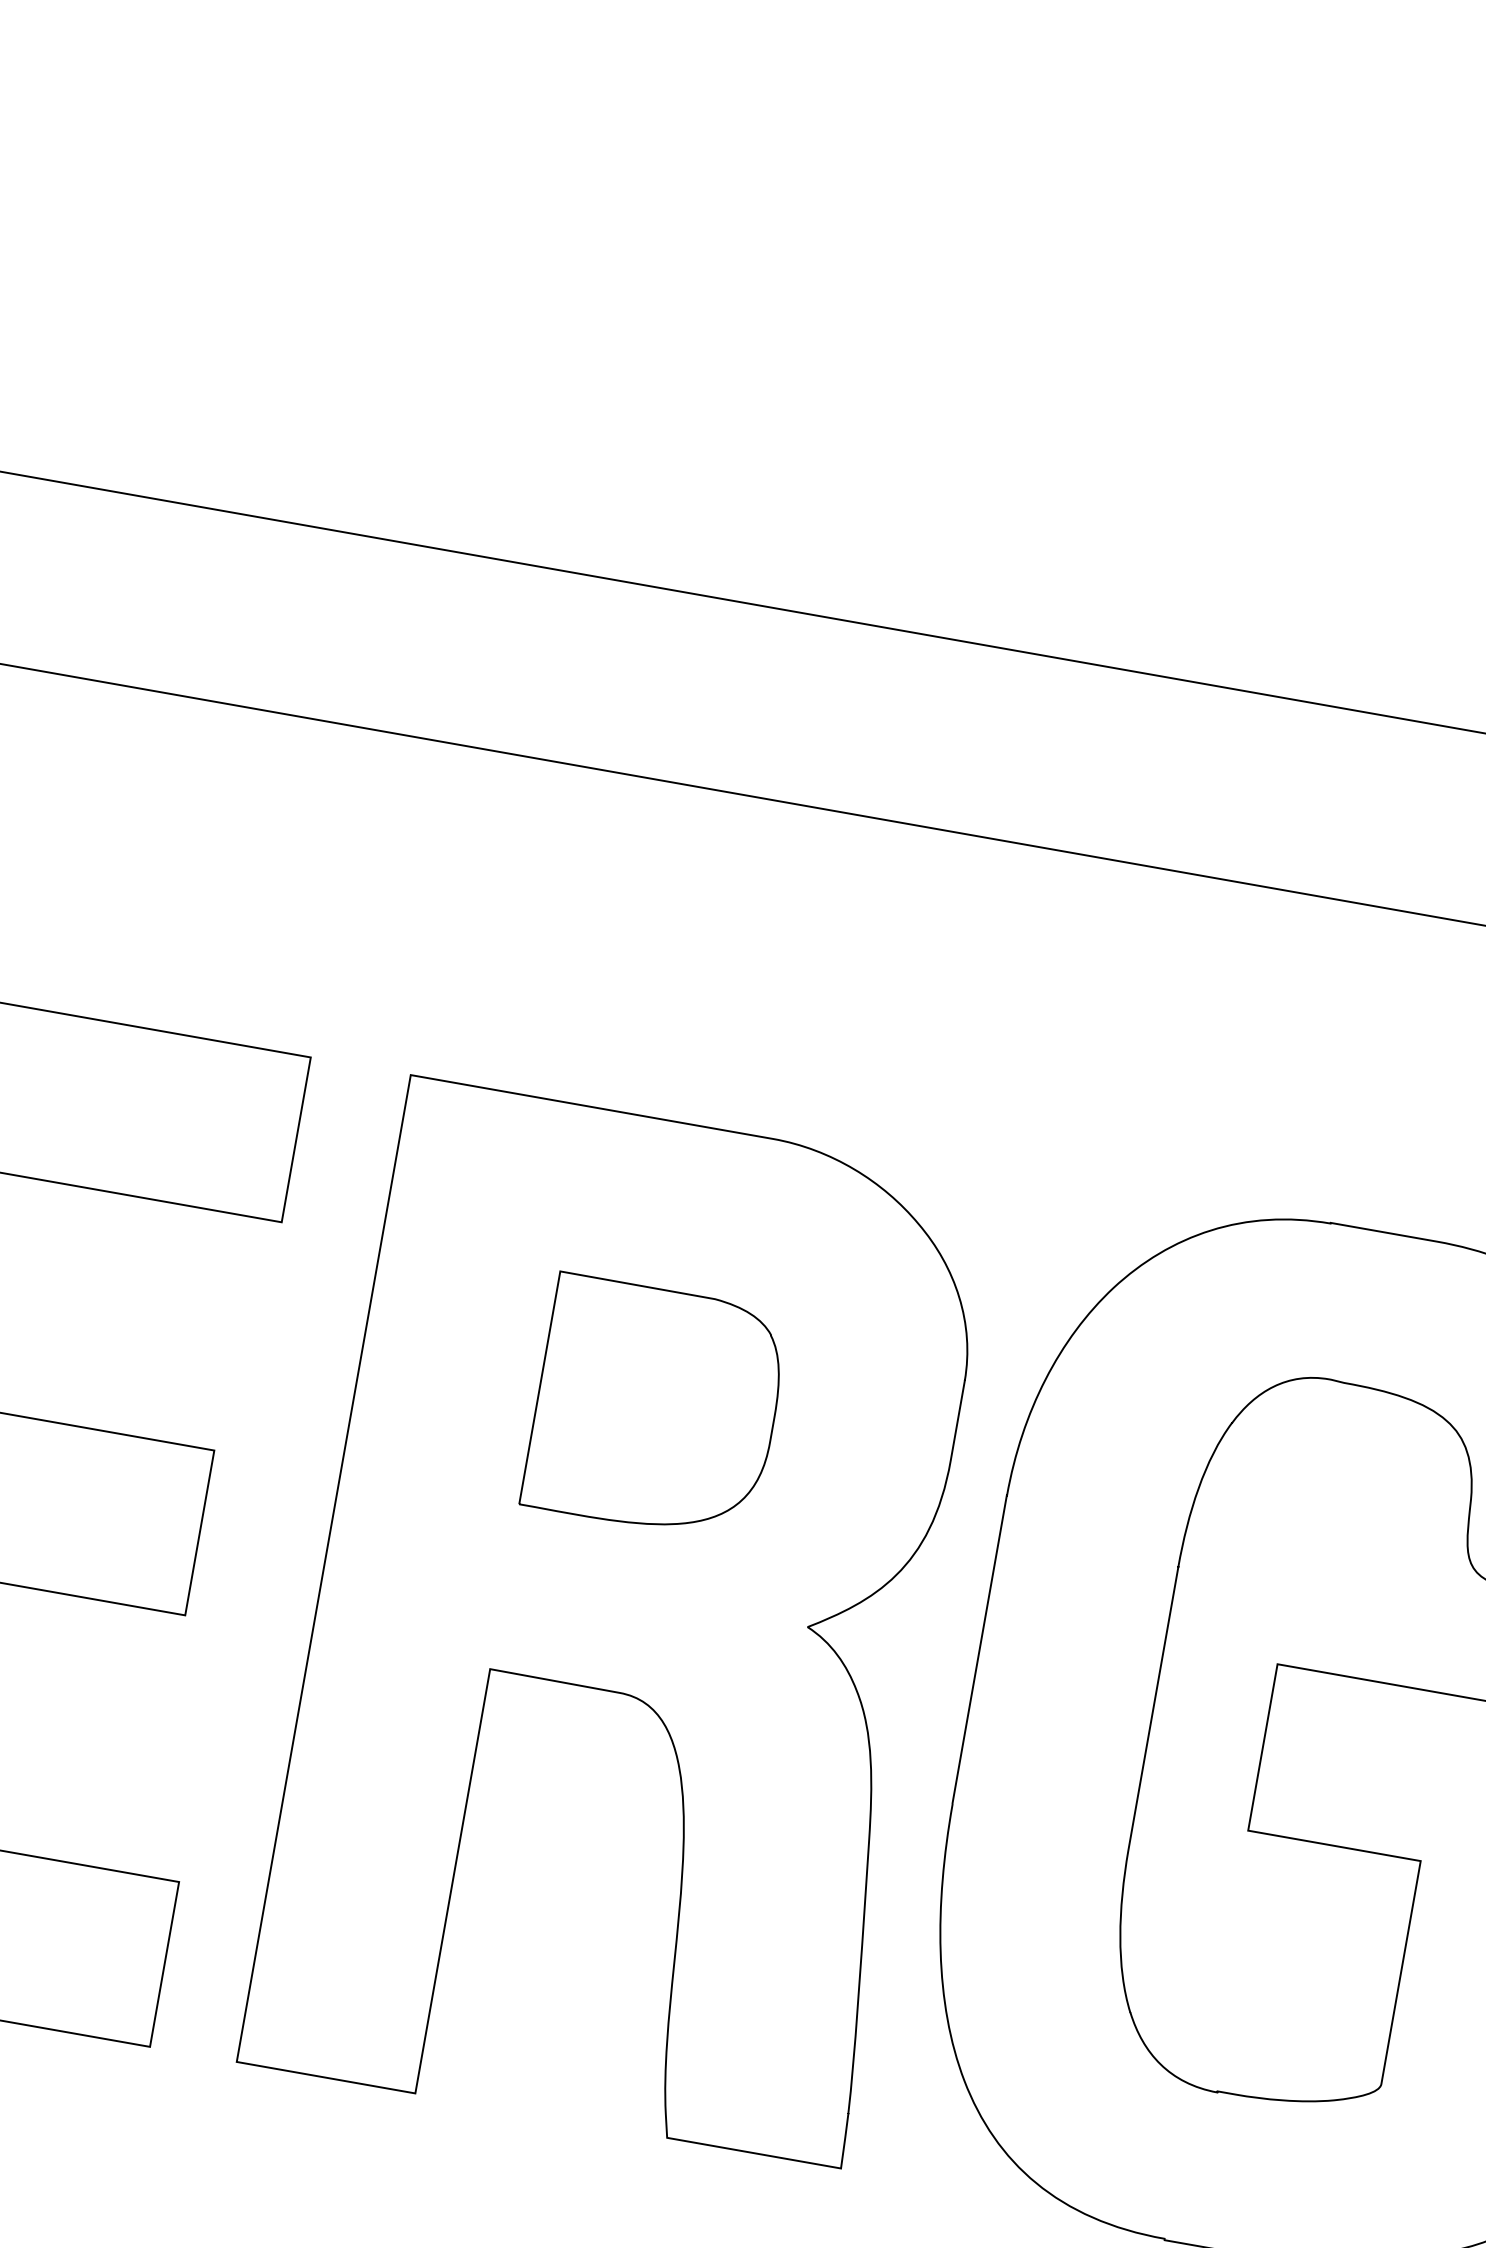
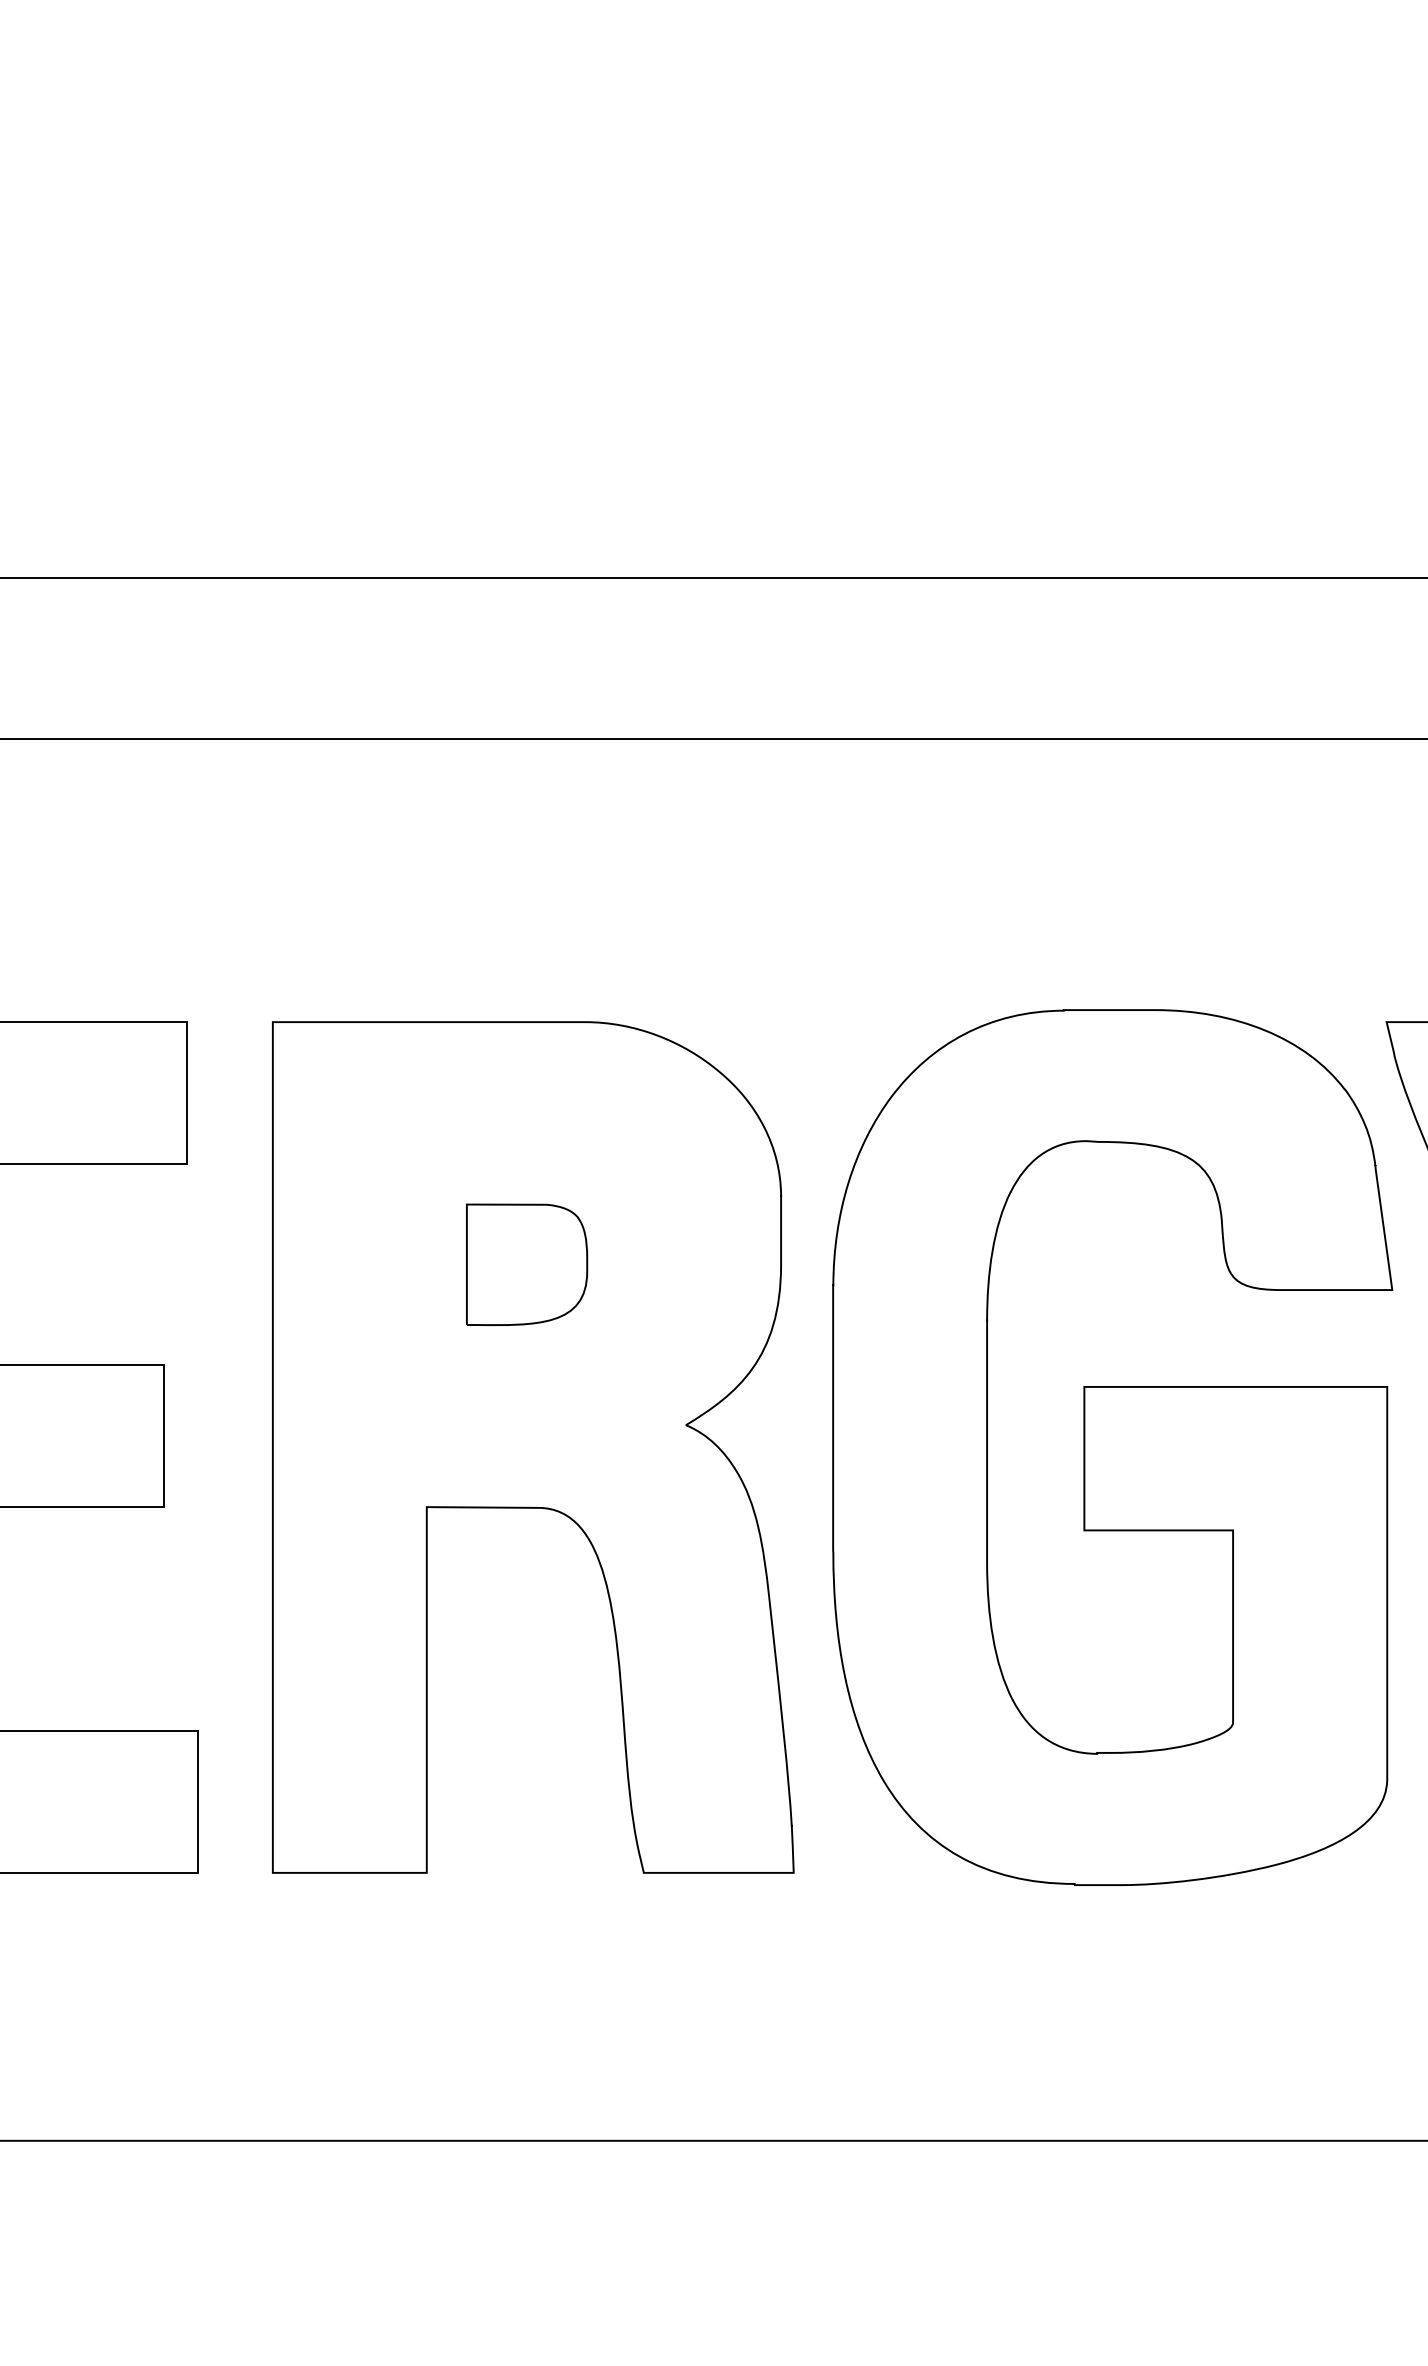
part: (655, 1408) -> (526, 1264), size x0.6

